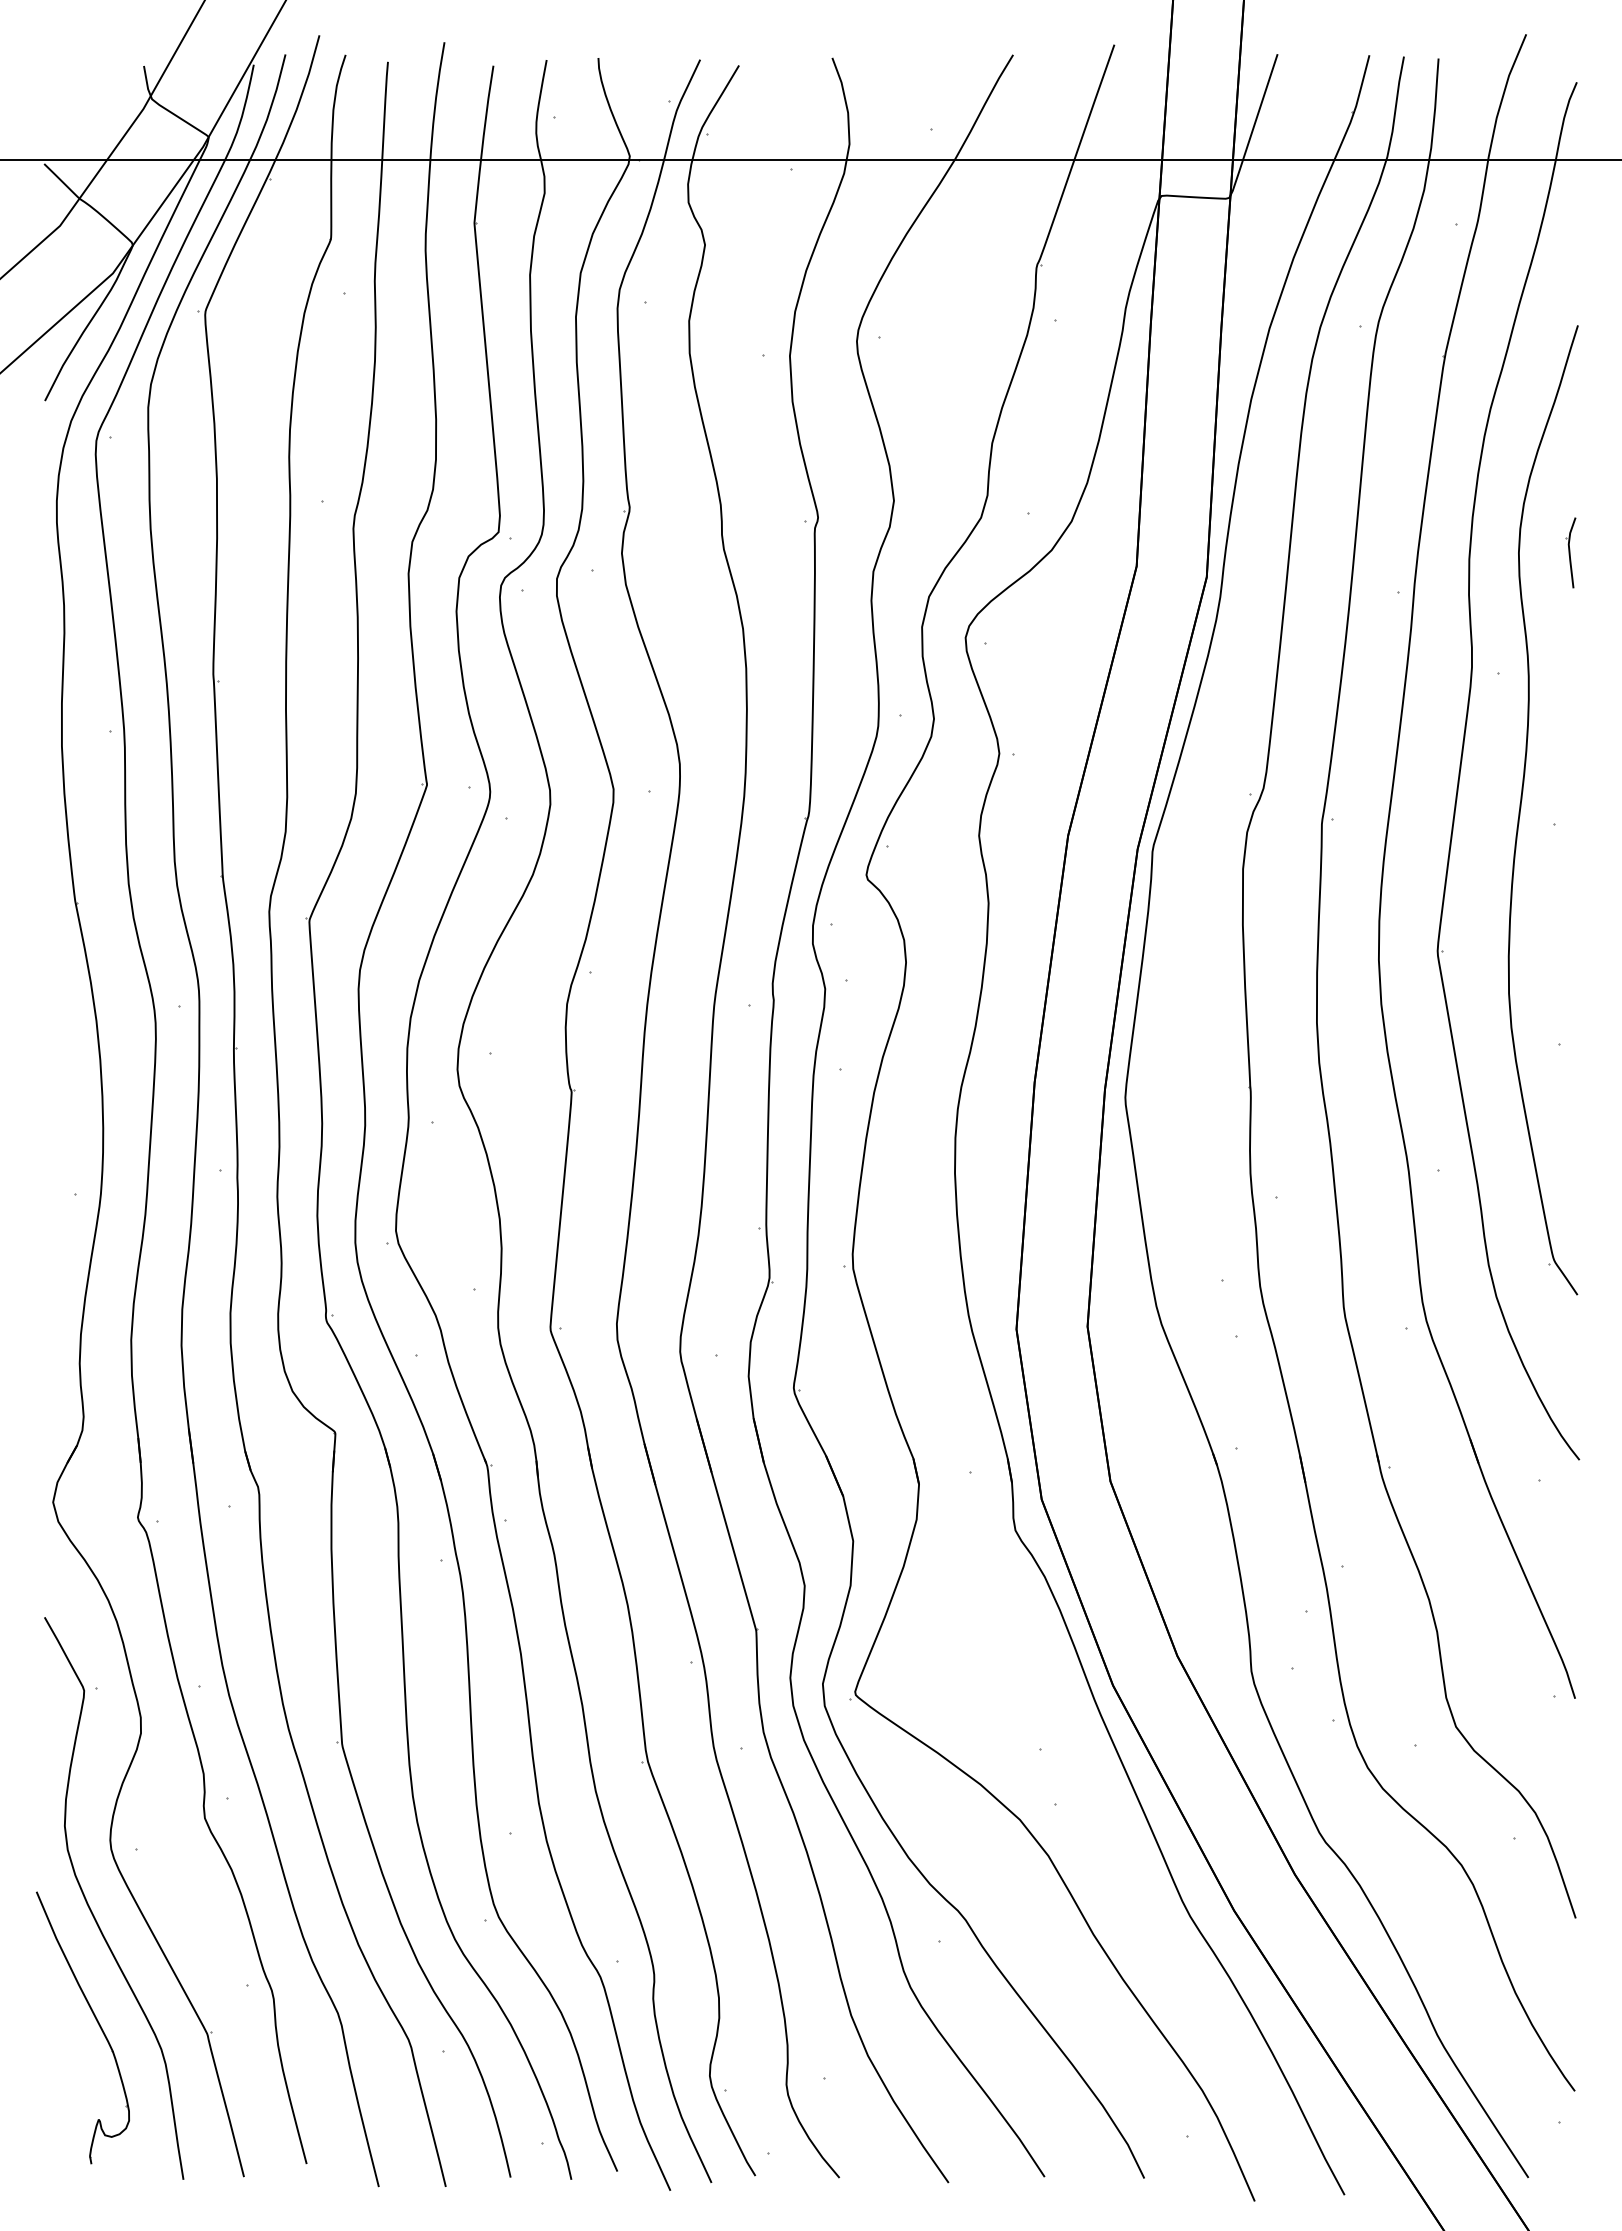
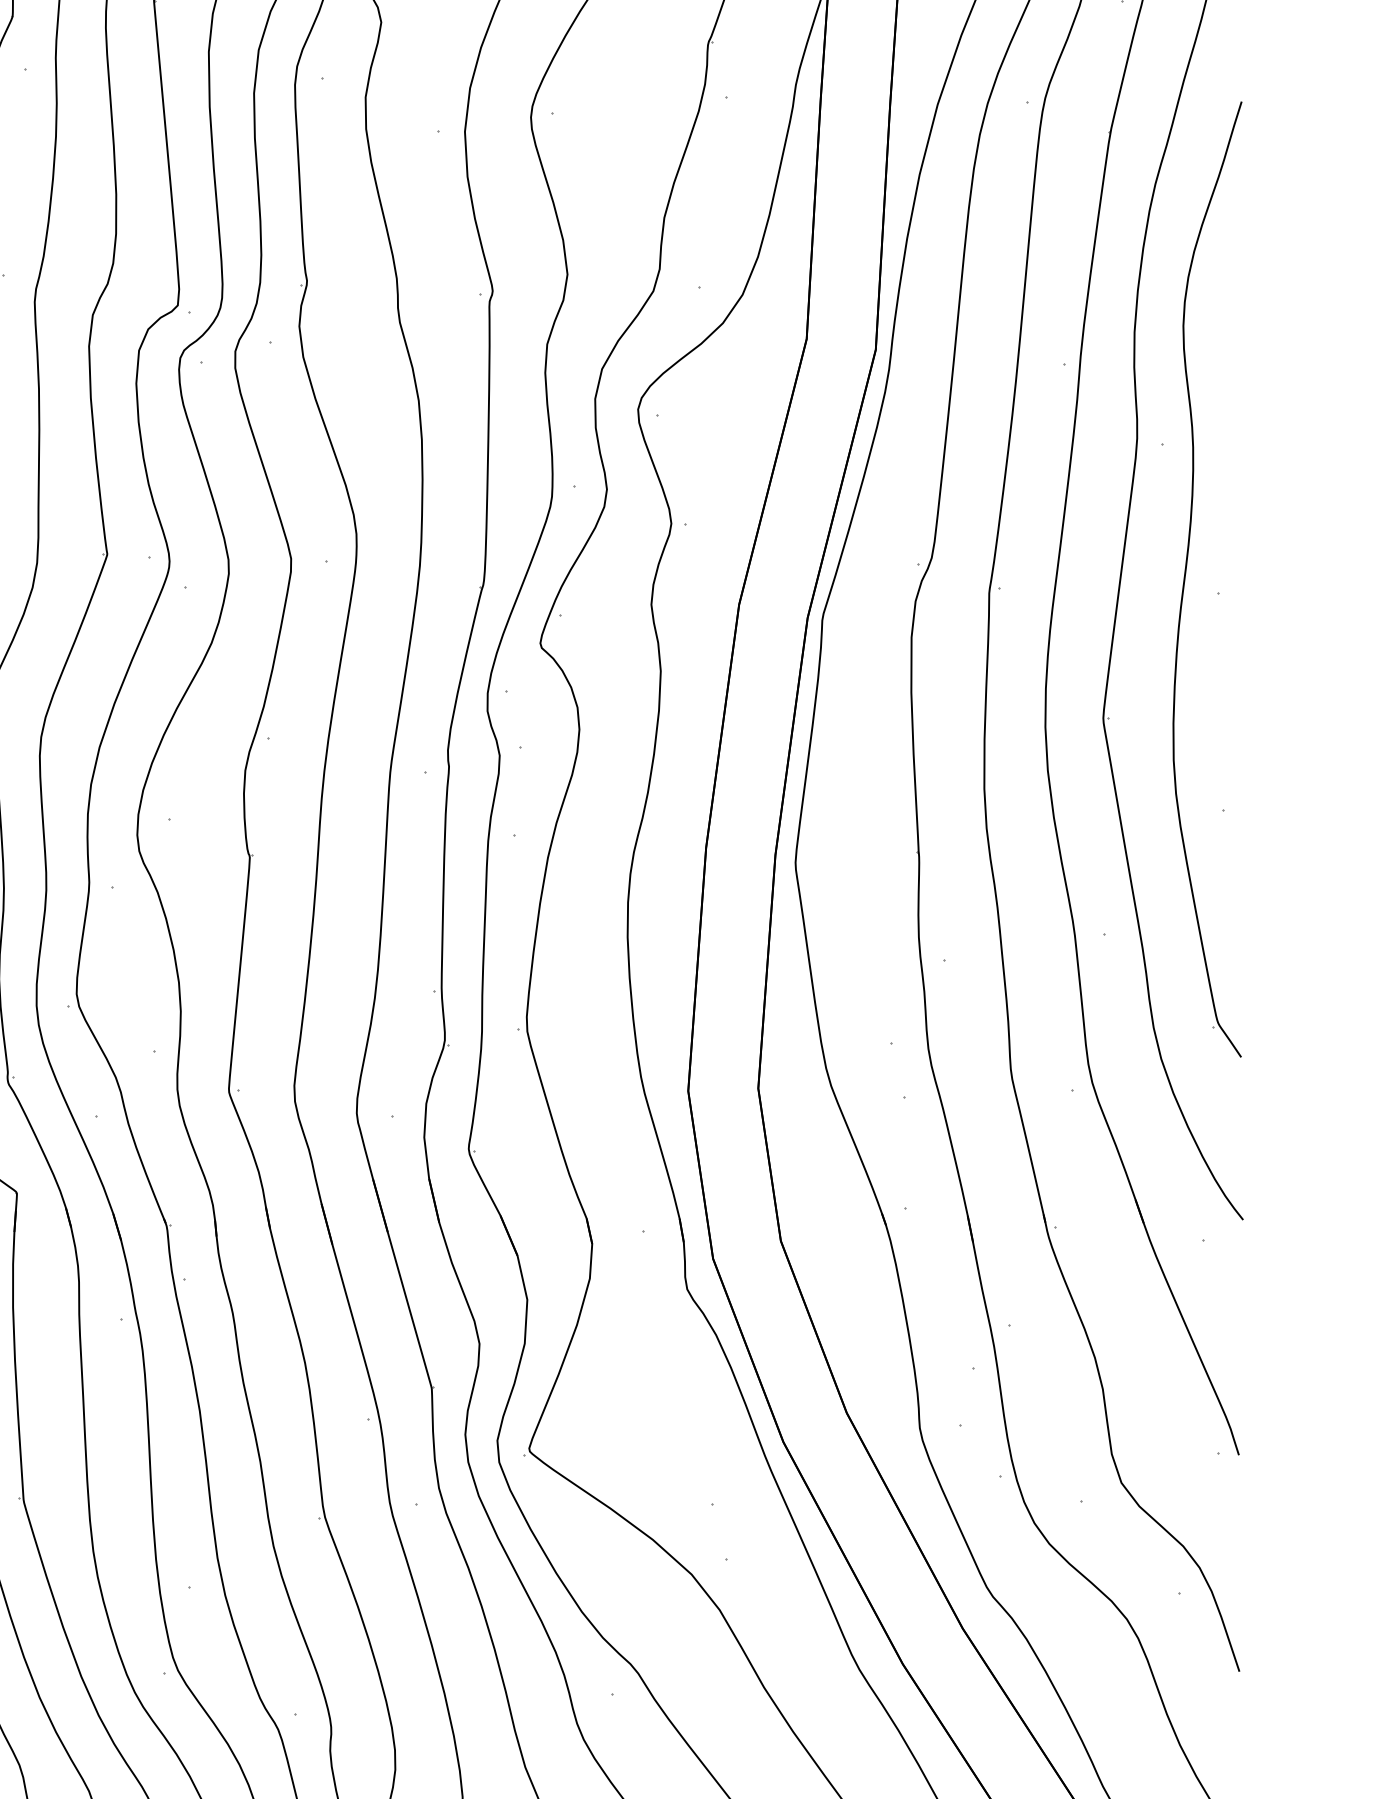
part: (1570, 552) -> (1234, 325), removed

